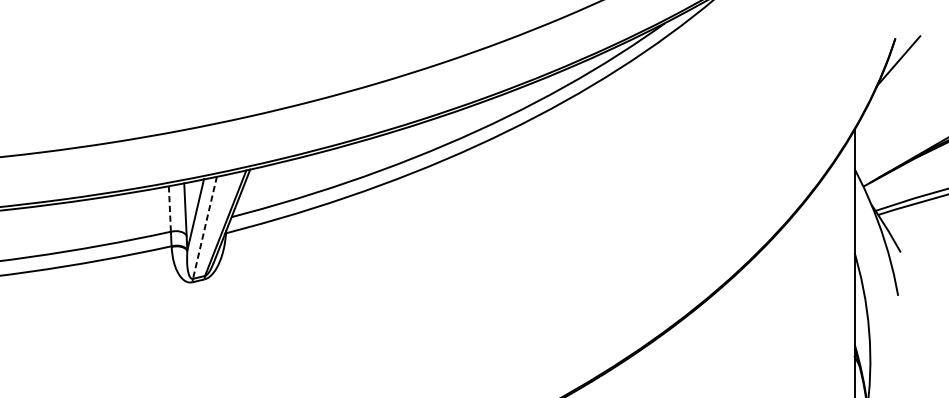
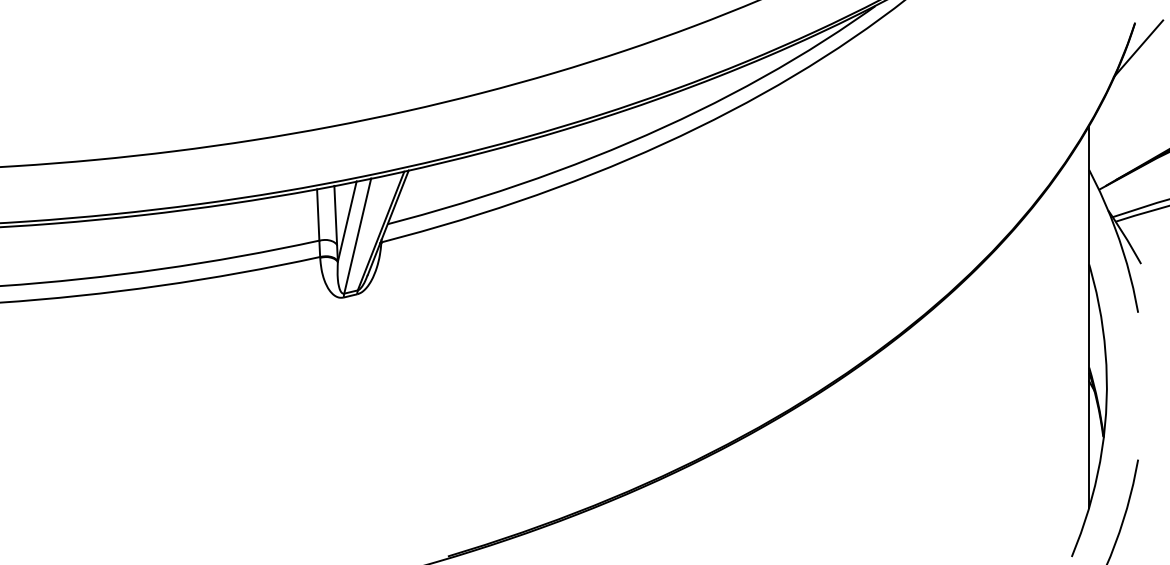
line: (170, 209) -> (318, 215), dashed -> solid
line: (204, 228) -> (357, 236), dashed -> solid

